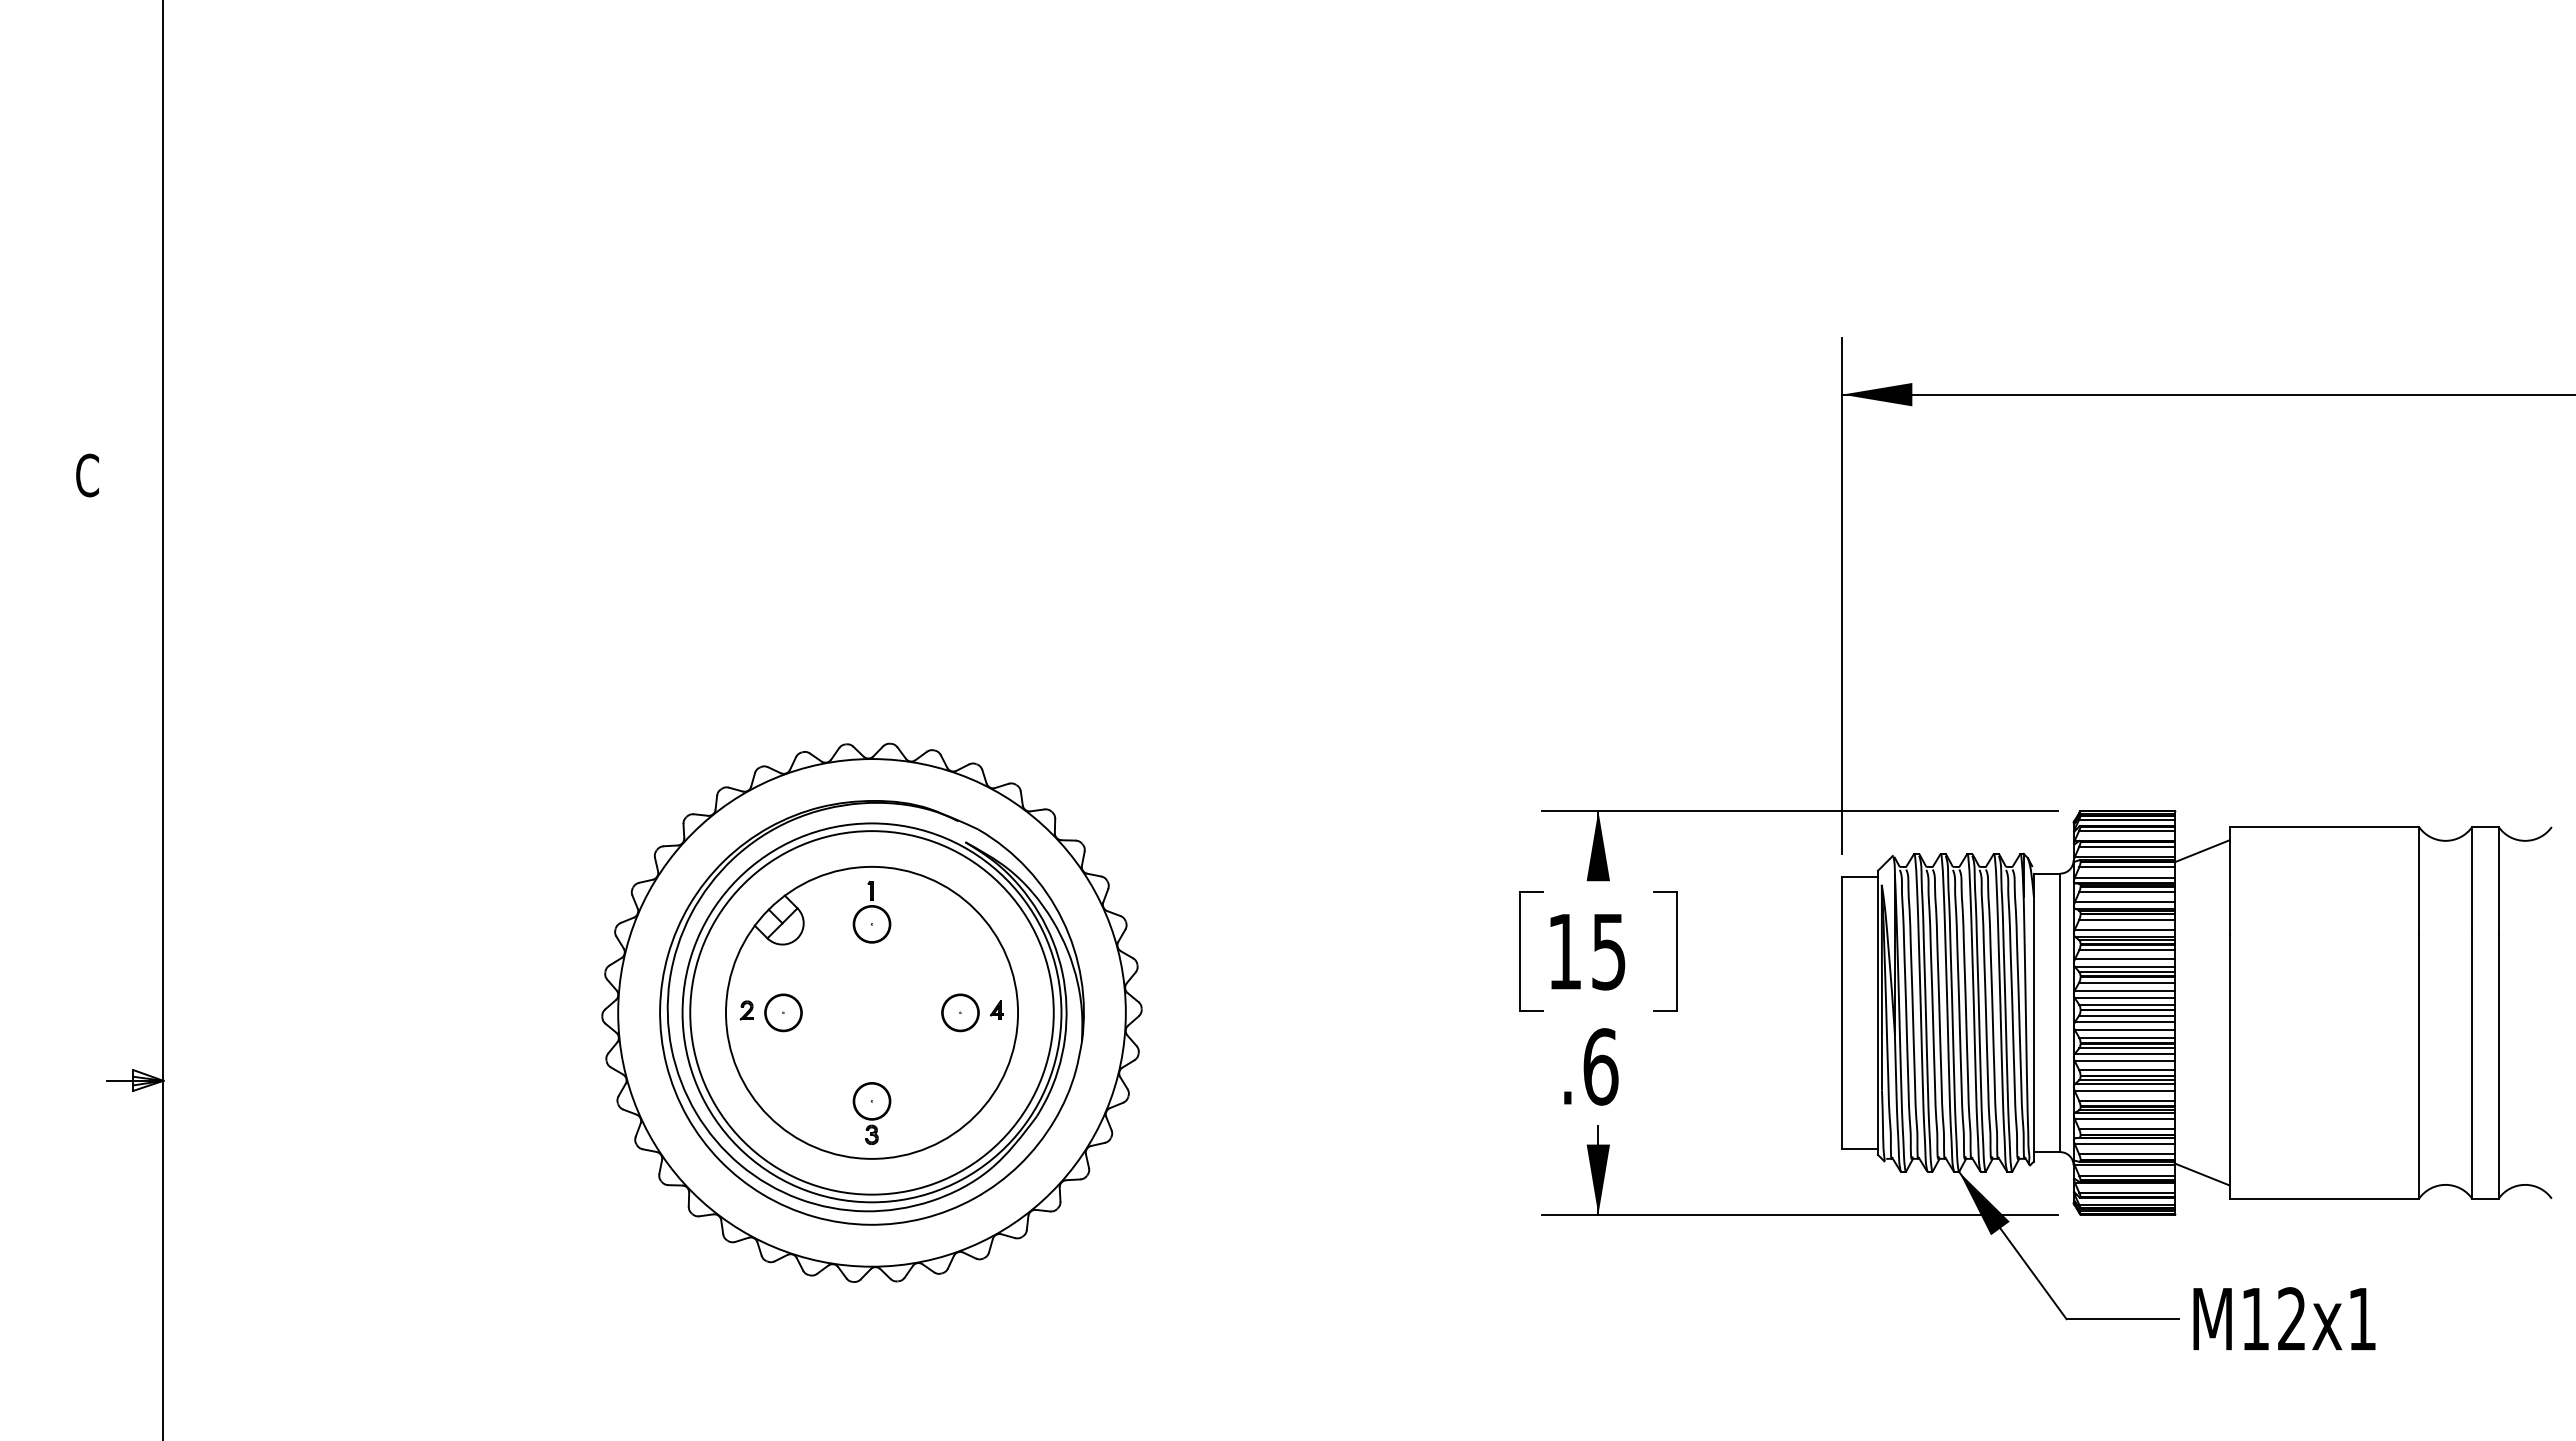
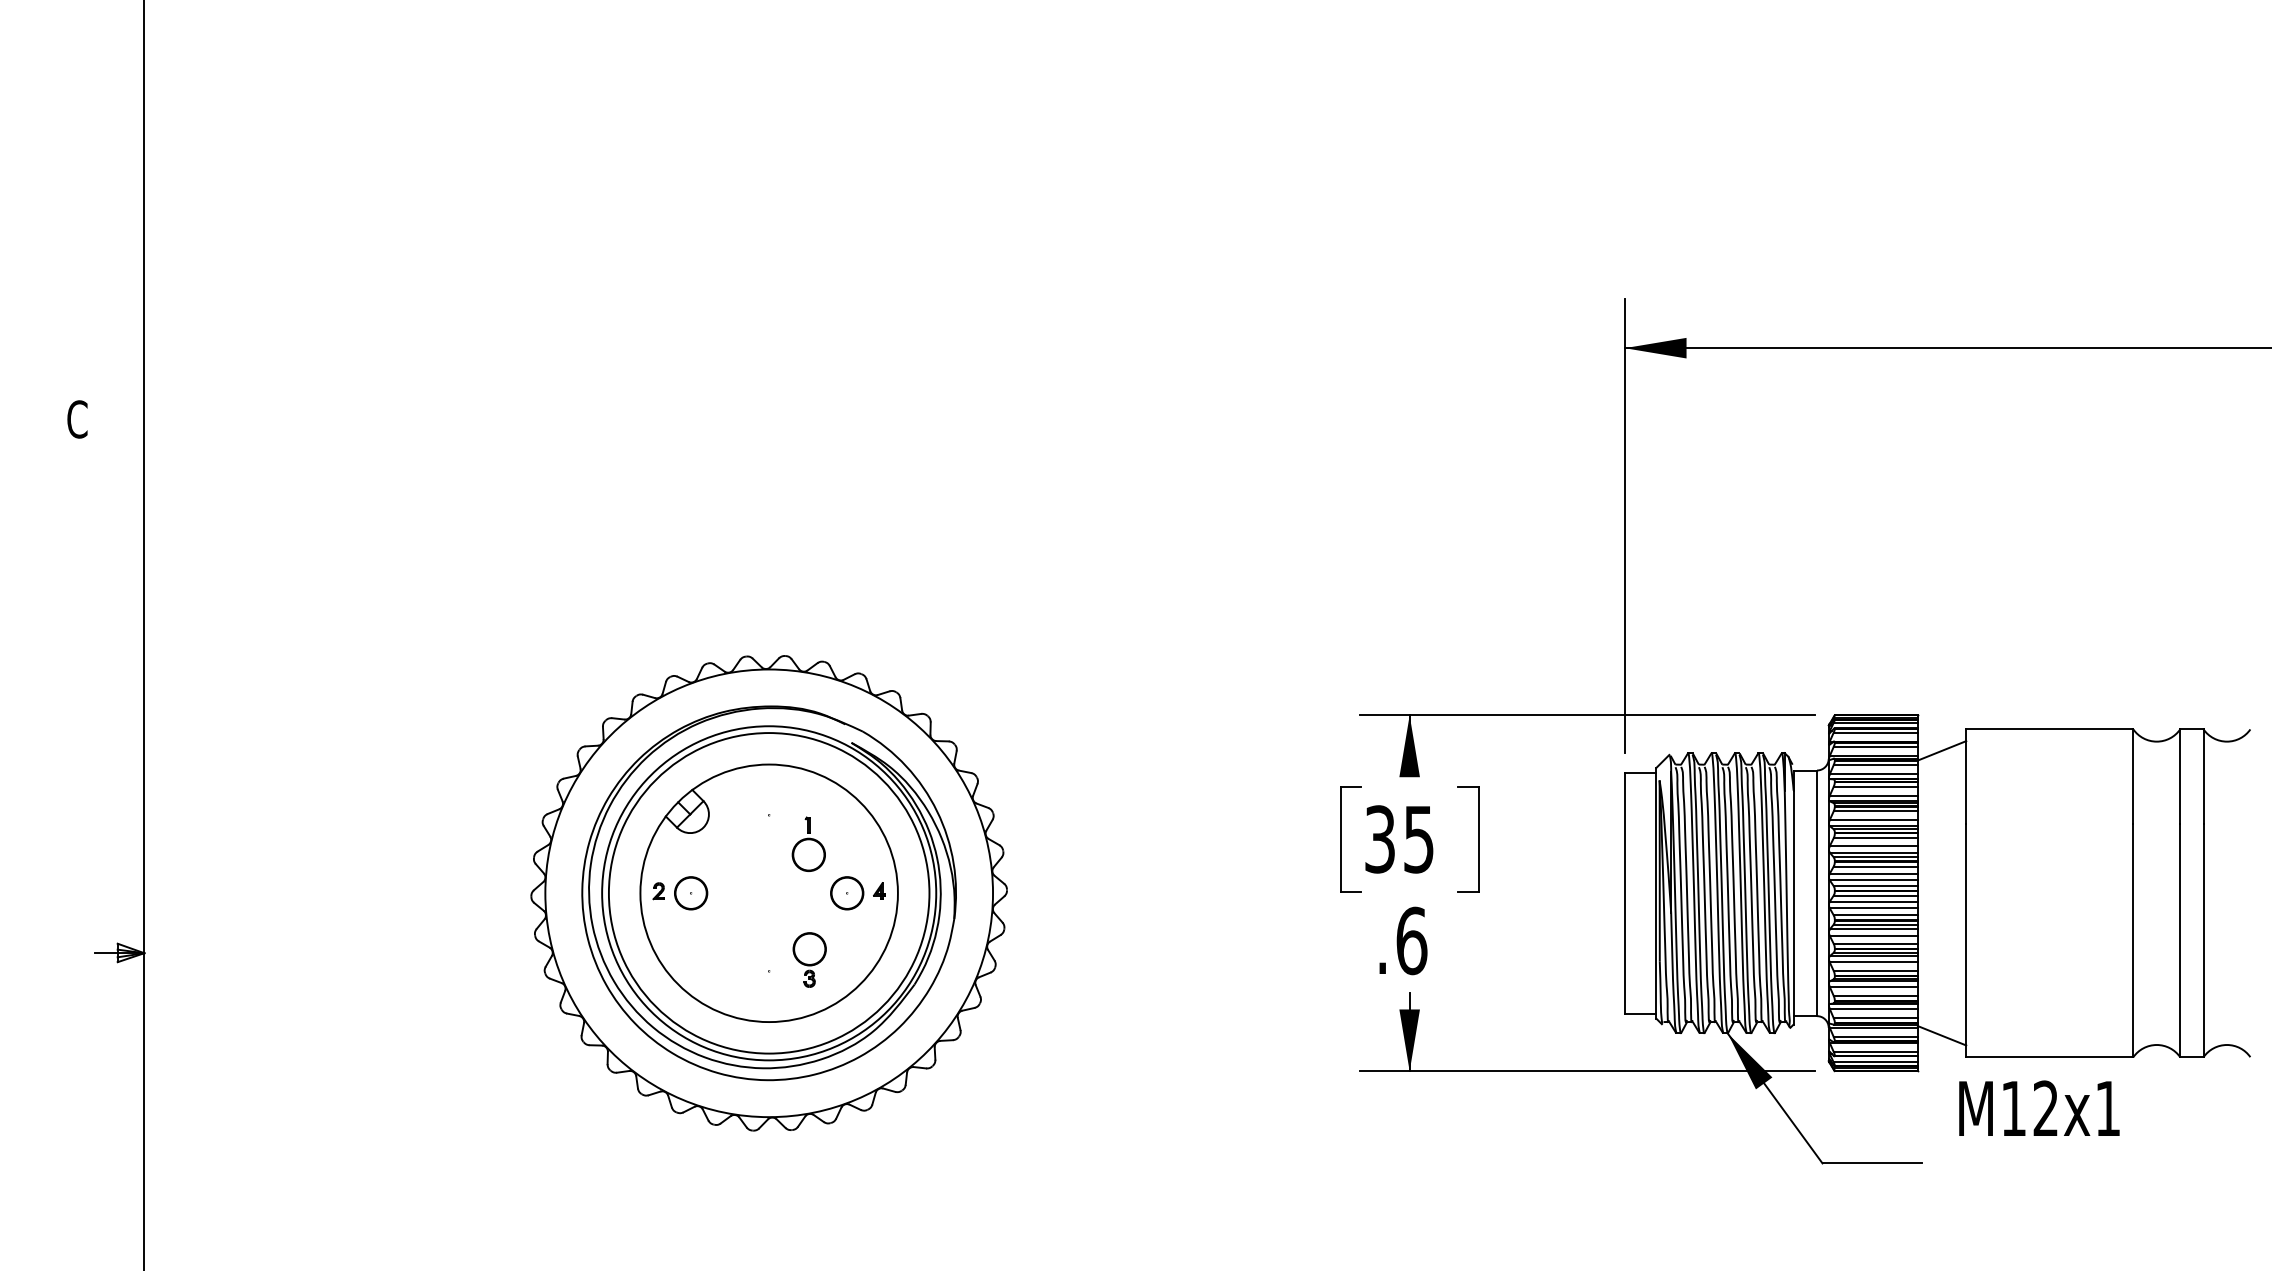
part: (871, 912) -> (808, 844), moved
text: (1564, 951) -> (1379, 839), 15 -> 35
part: (871, 1113) -> (809, 960), moved
text: (2284, 1318) -> (2039, 1108), moved

